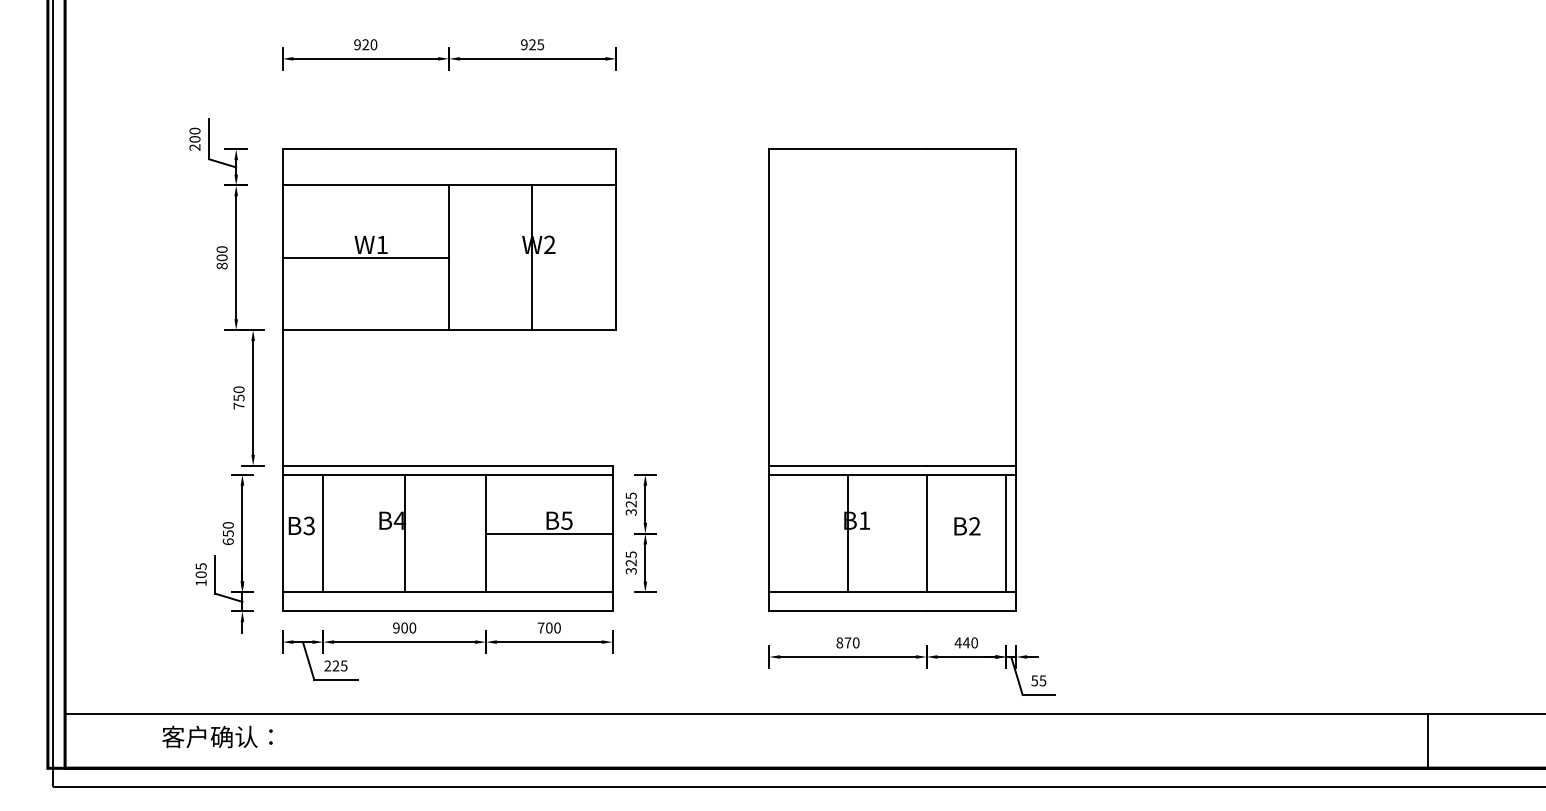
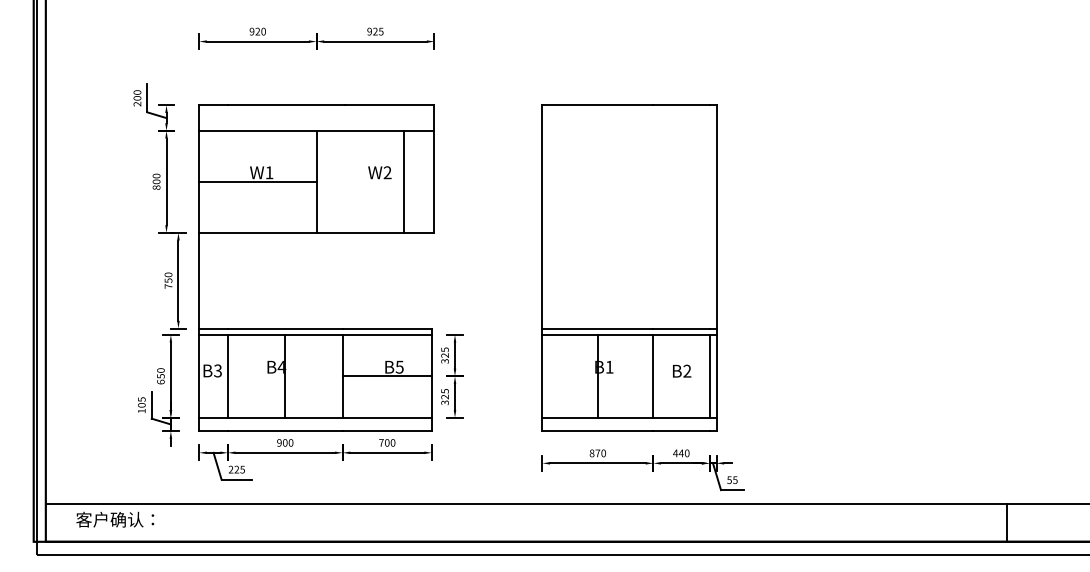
line: (532, 257) -> (404, 181), moved
text: (217, 736) -> (115, 519), moved

